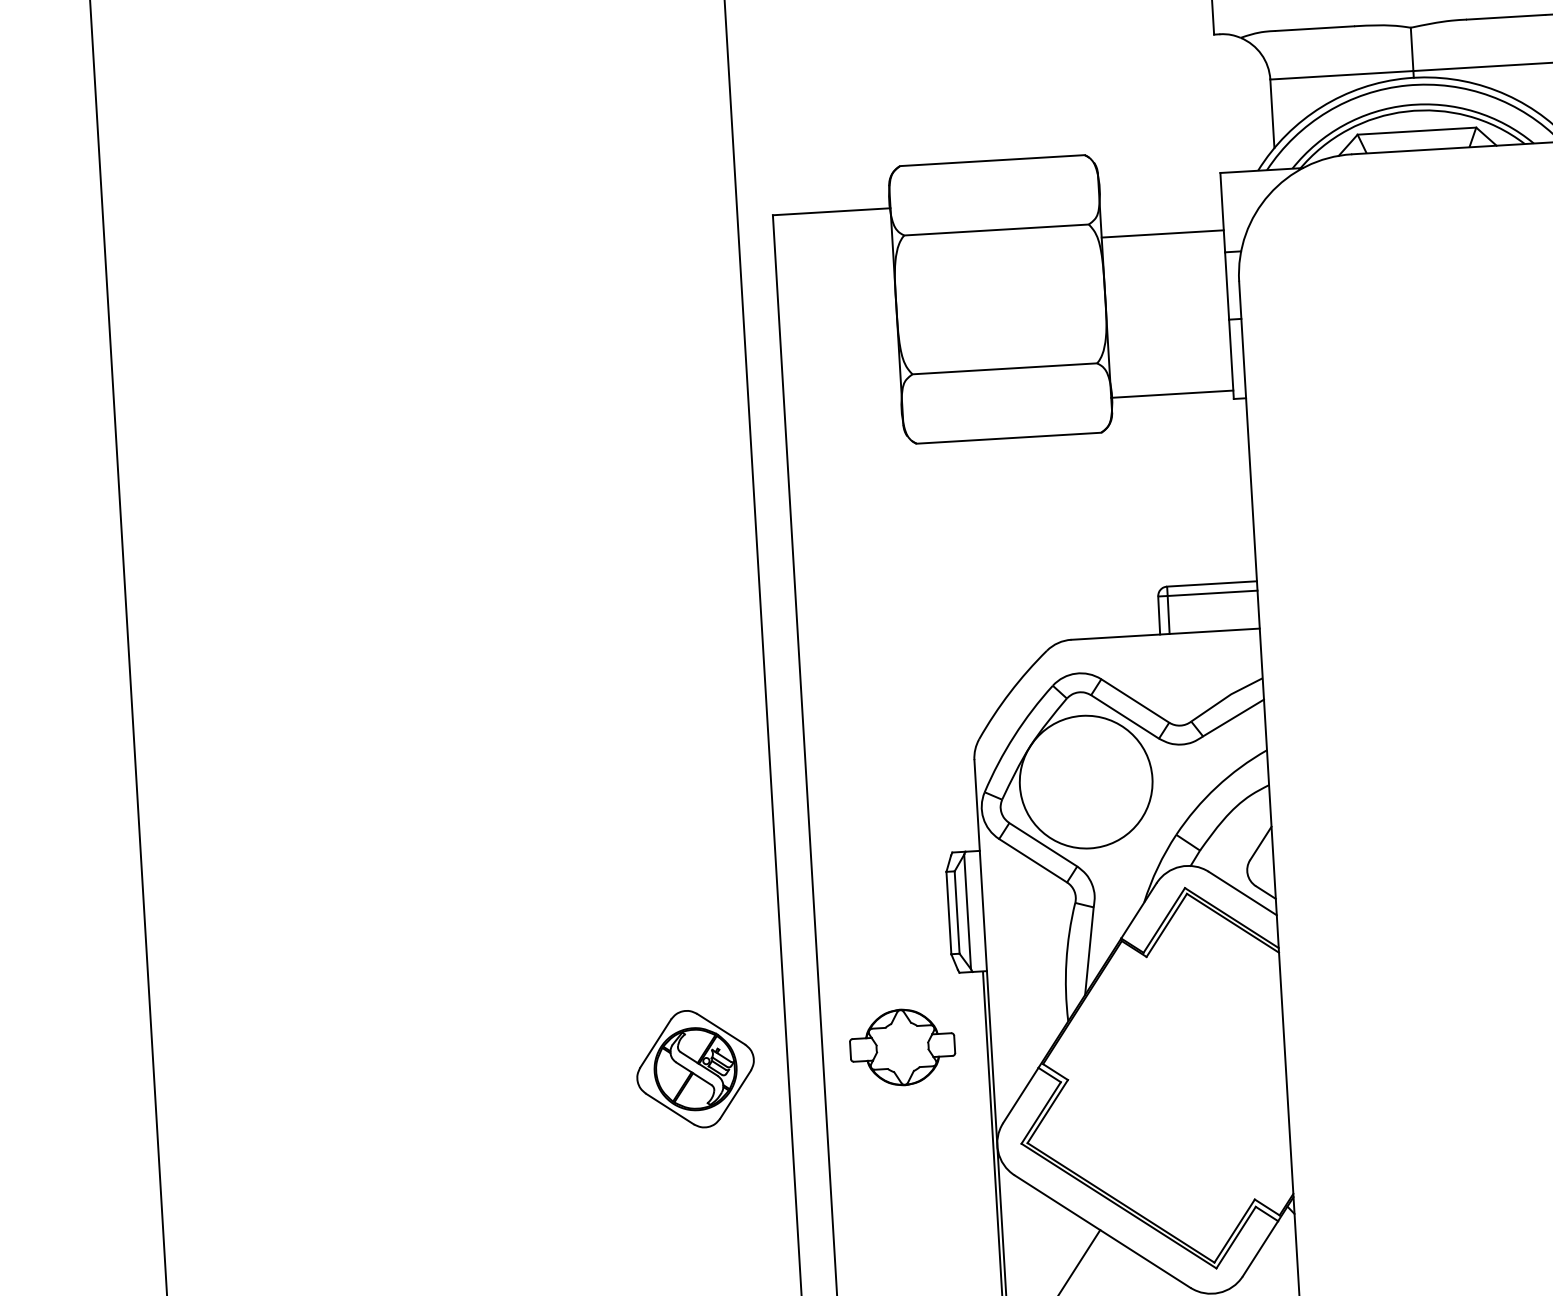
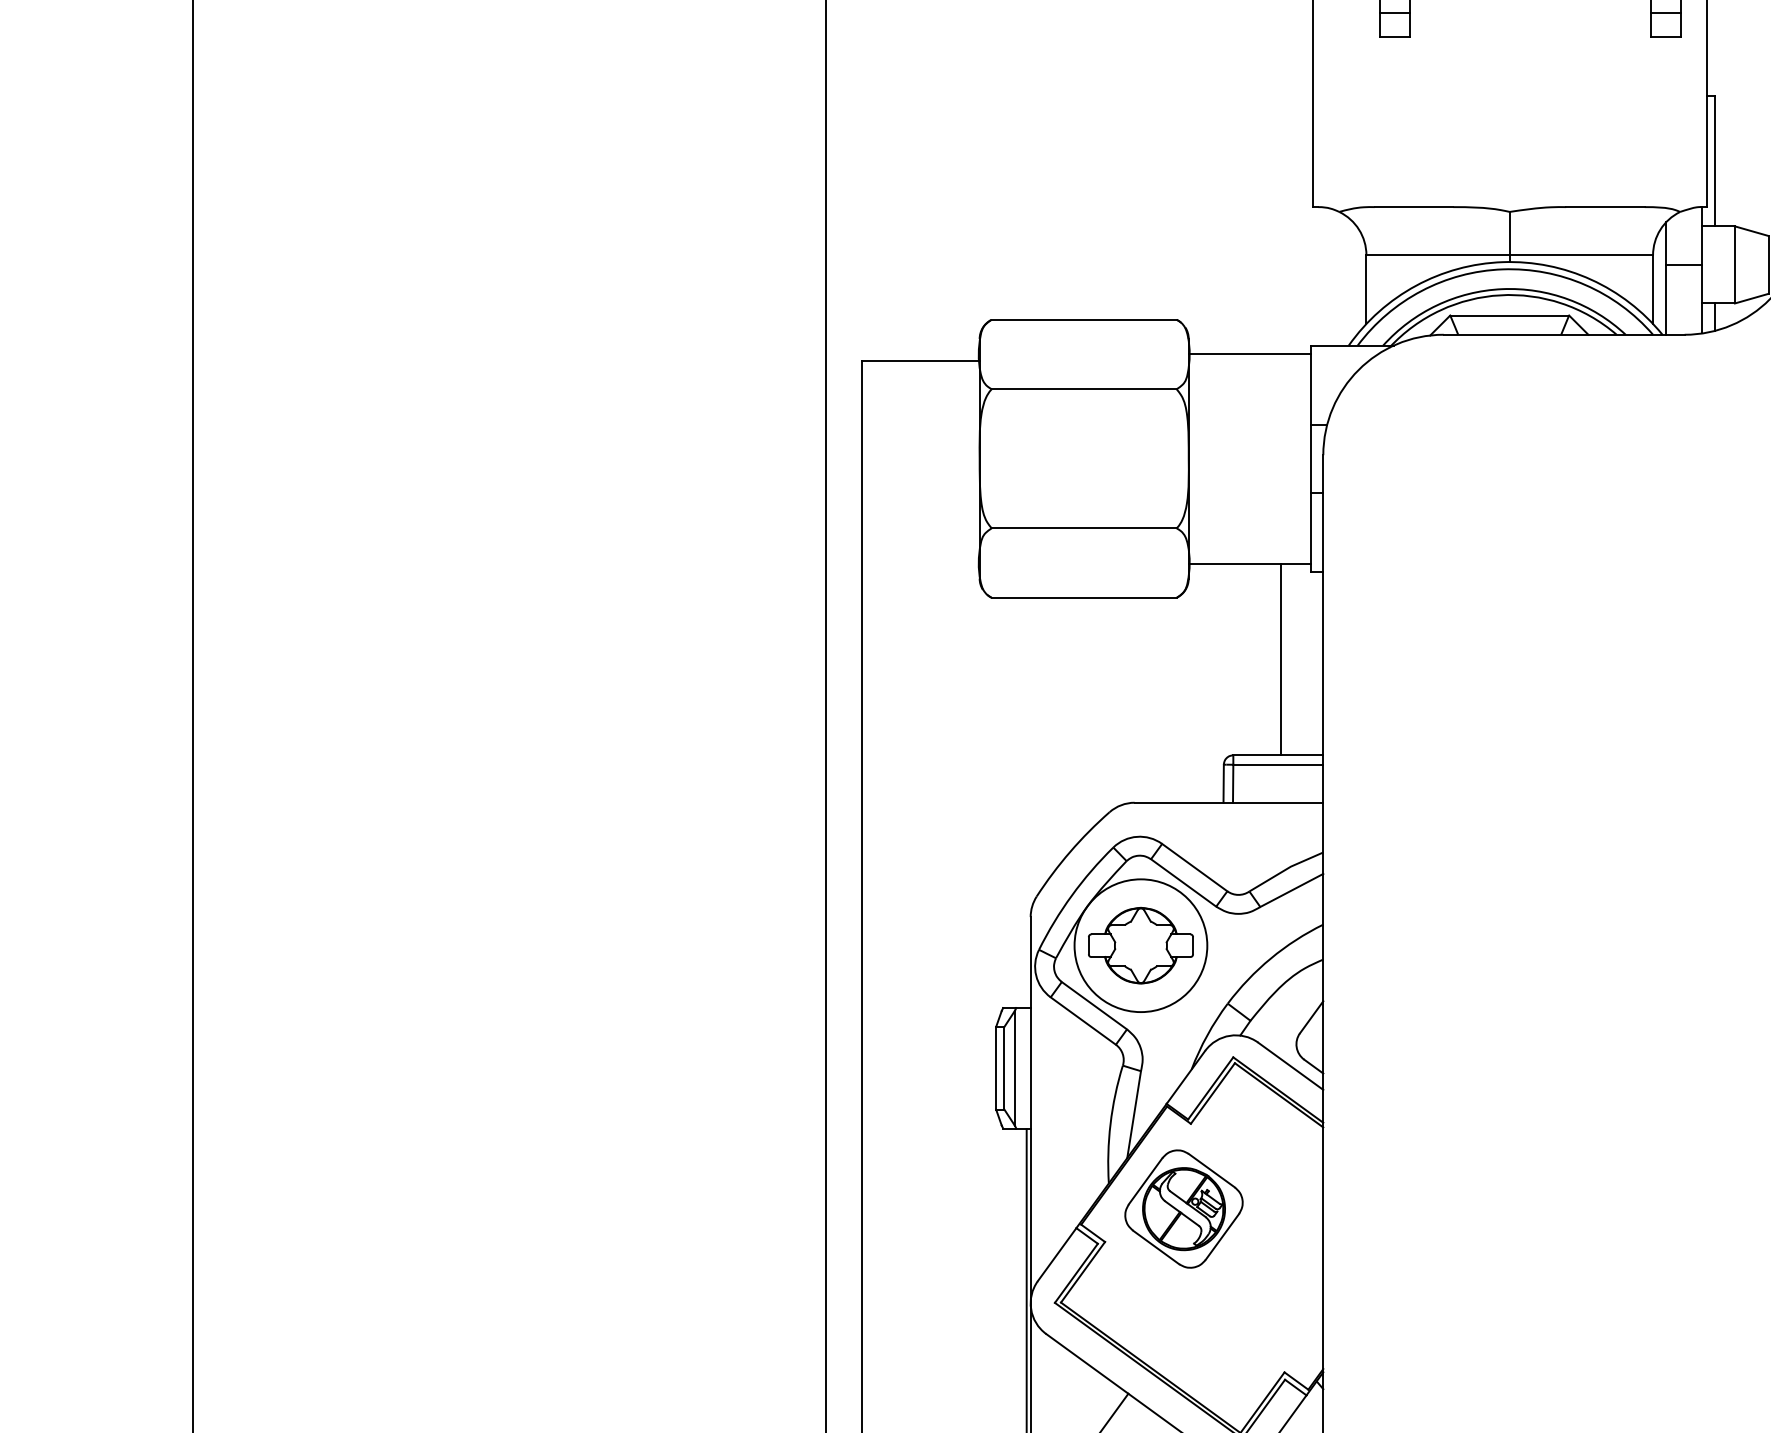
line: (1162, 234) -> (1249, 354), moved
line: (1208, 488) -> (1280, 659), added
part: (902, 1047) -> (1140, 945), moved
part: (695, 1068) -> (1183, 1208), moved

